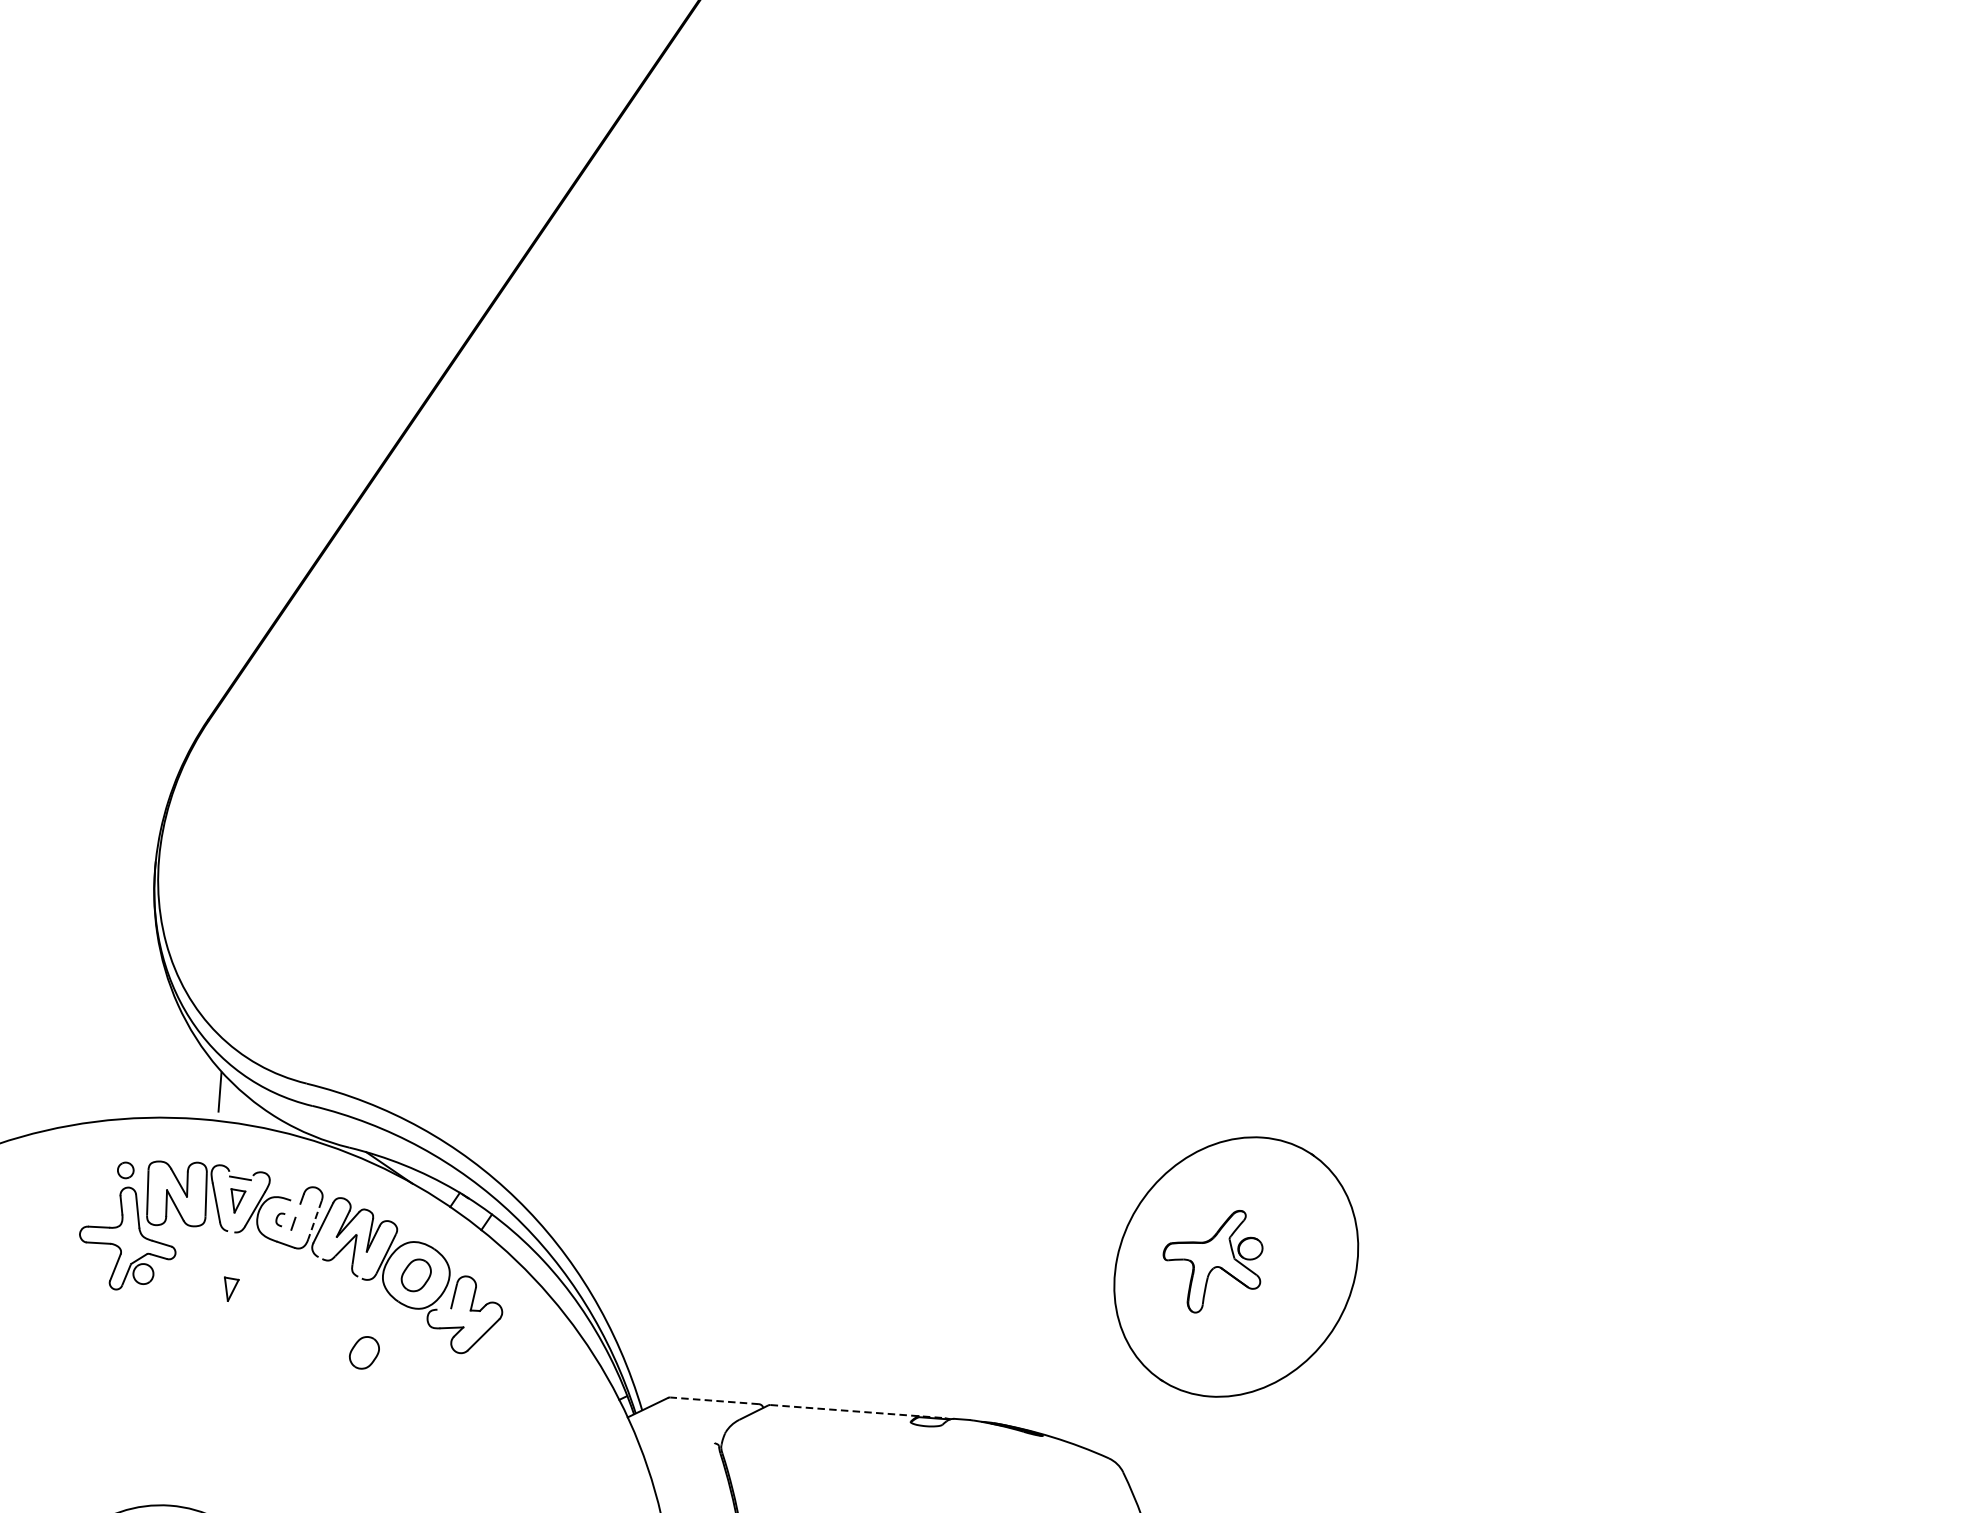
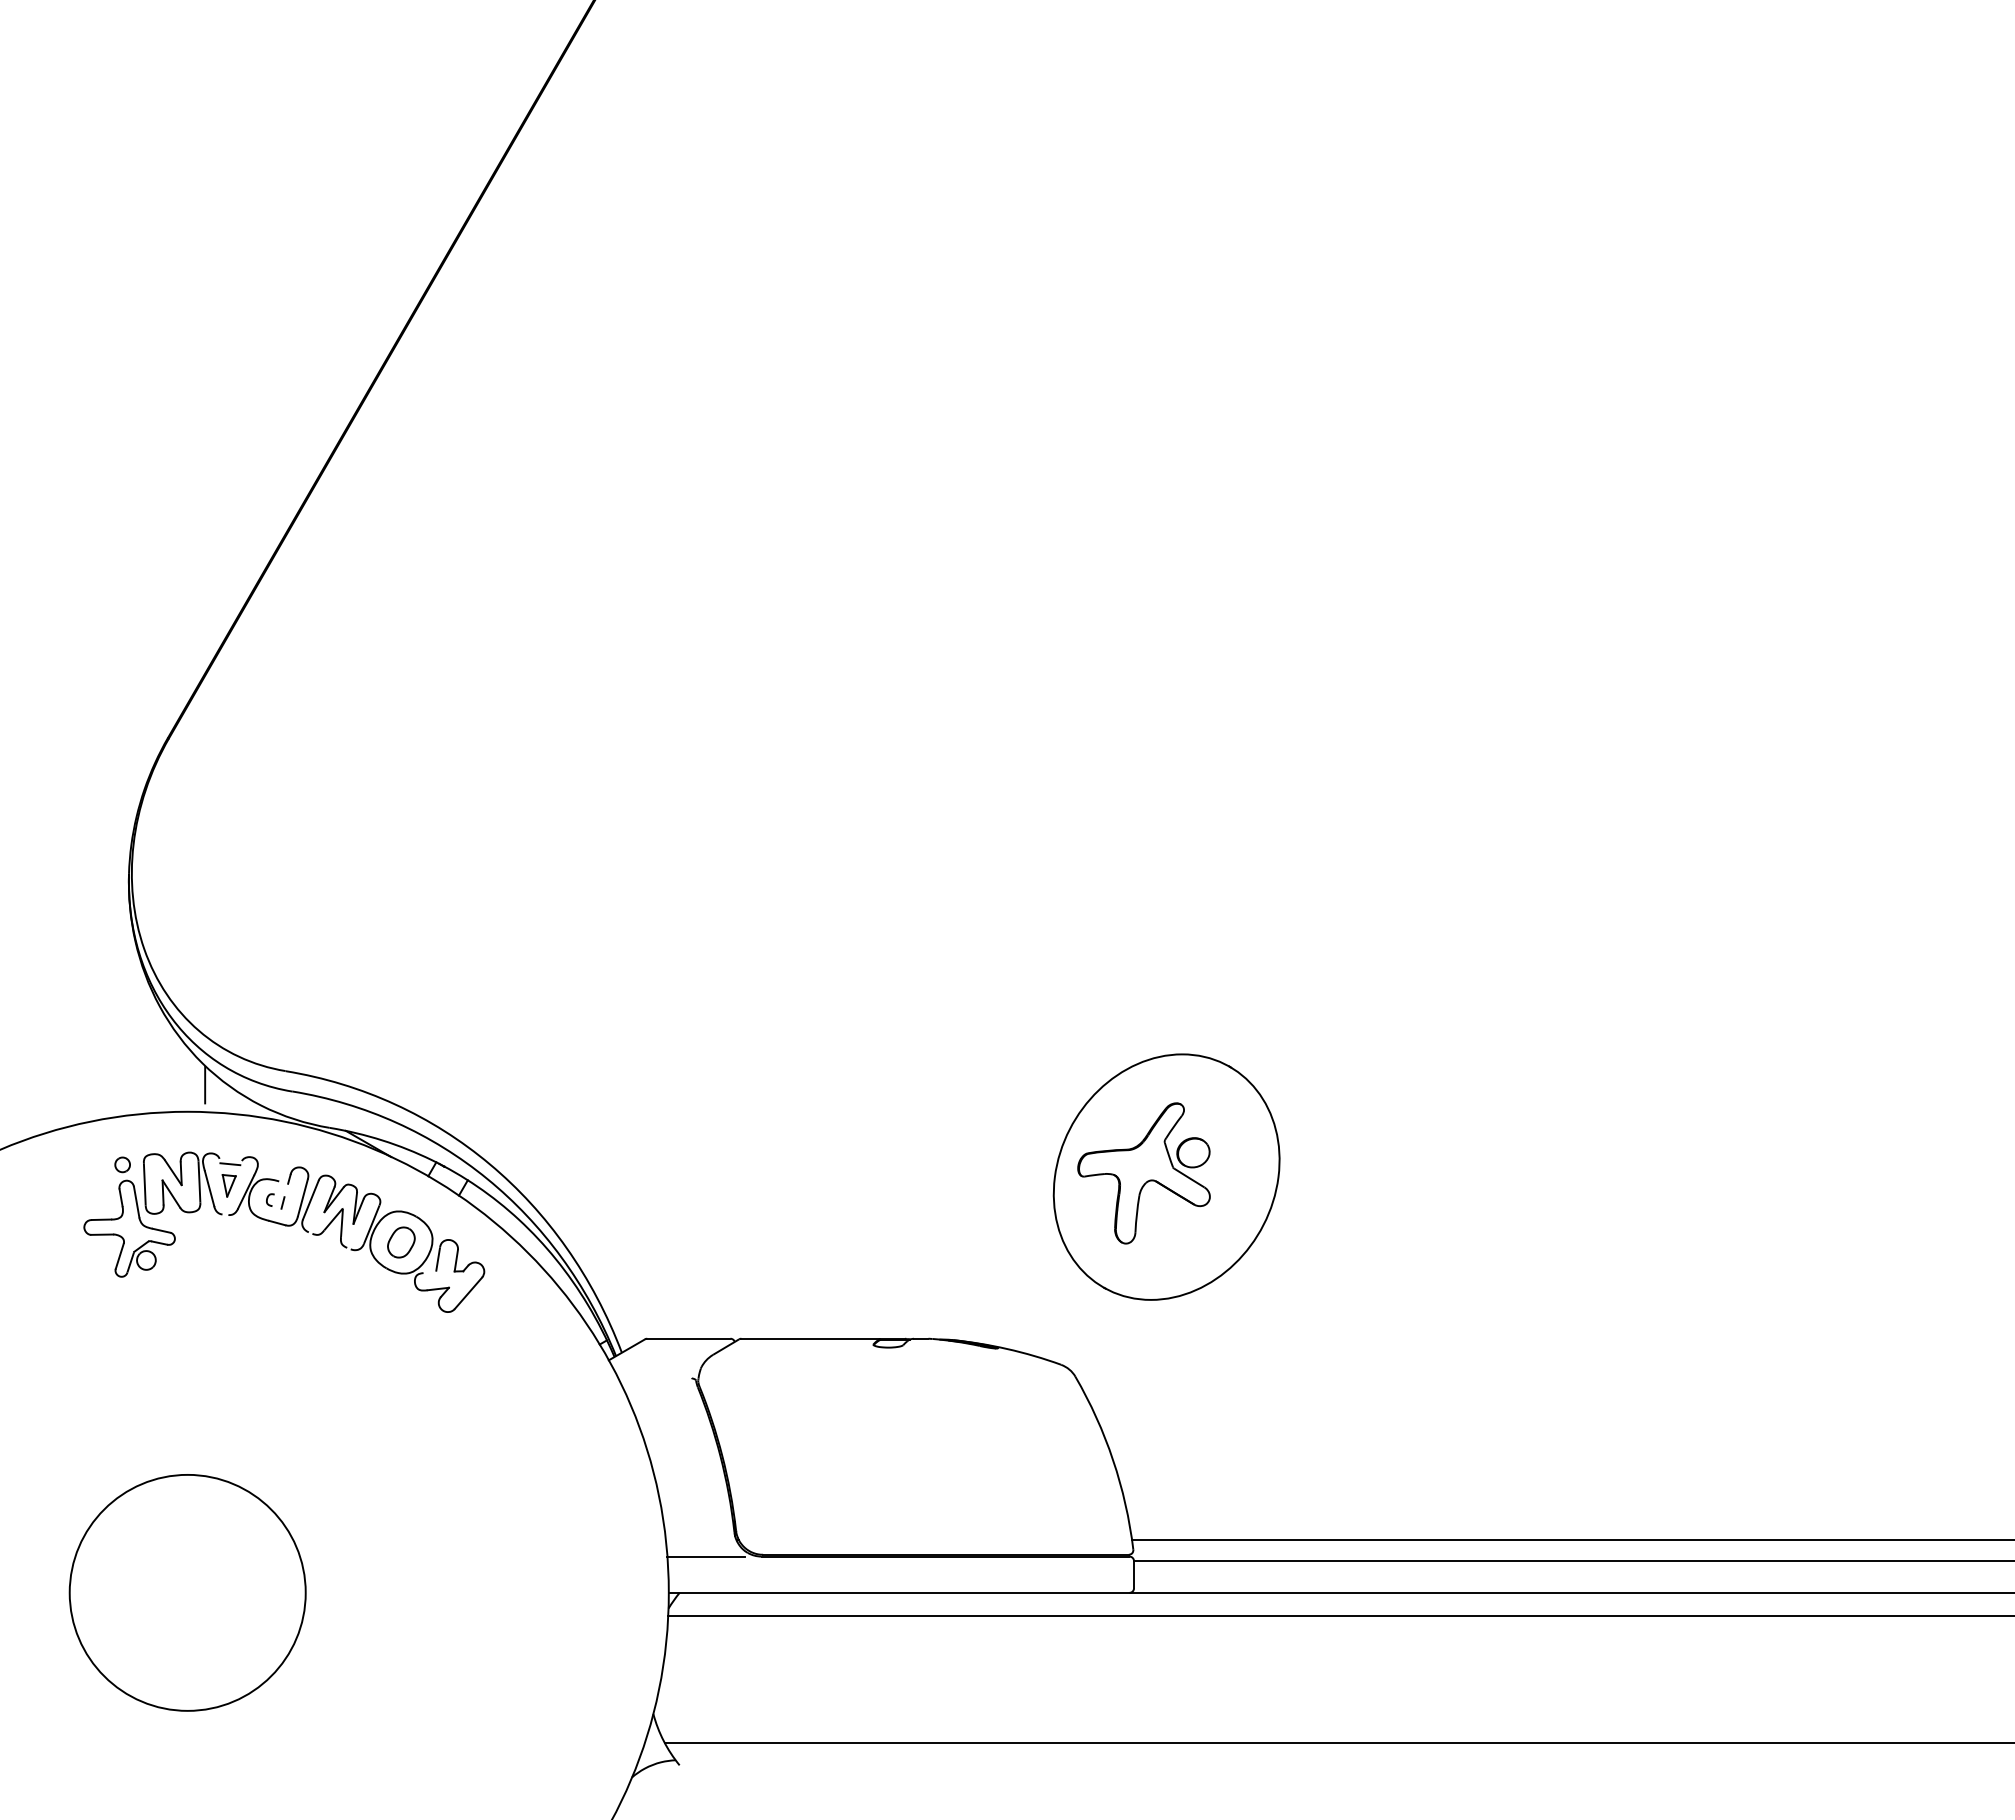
line: (314, 1219) -> (302, 1197), dashed -> solid
part: (1211, 1261) -> (1143, 1173), size x1.43
part: (230, 1289) -> (228, 1268), removed
part: (364, 1352) -> (358, 1318), removed
line: (714, 1400) -> (688, 1338), dashed -> solid
line: (858, 1411) -> (823, 1338), dashed -> solid

